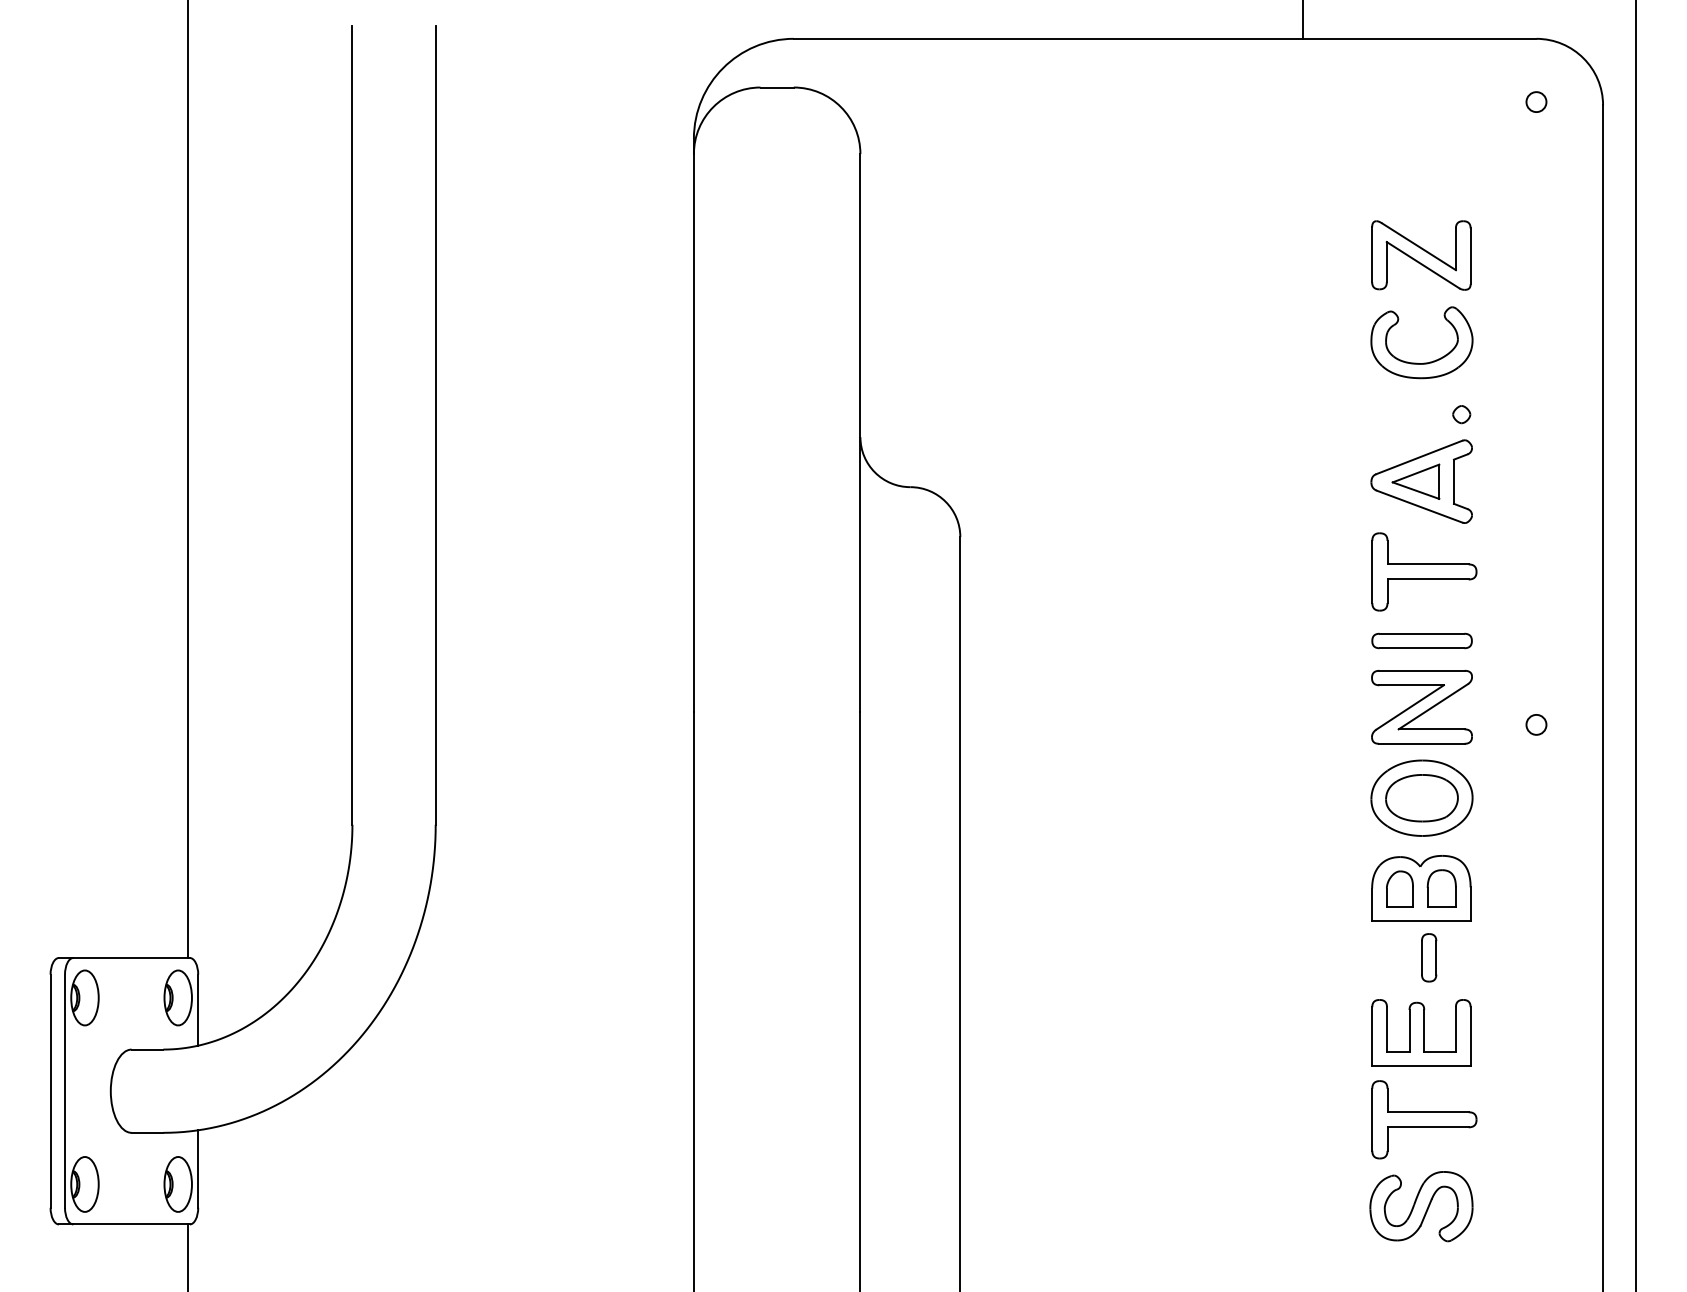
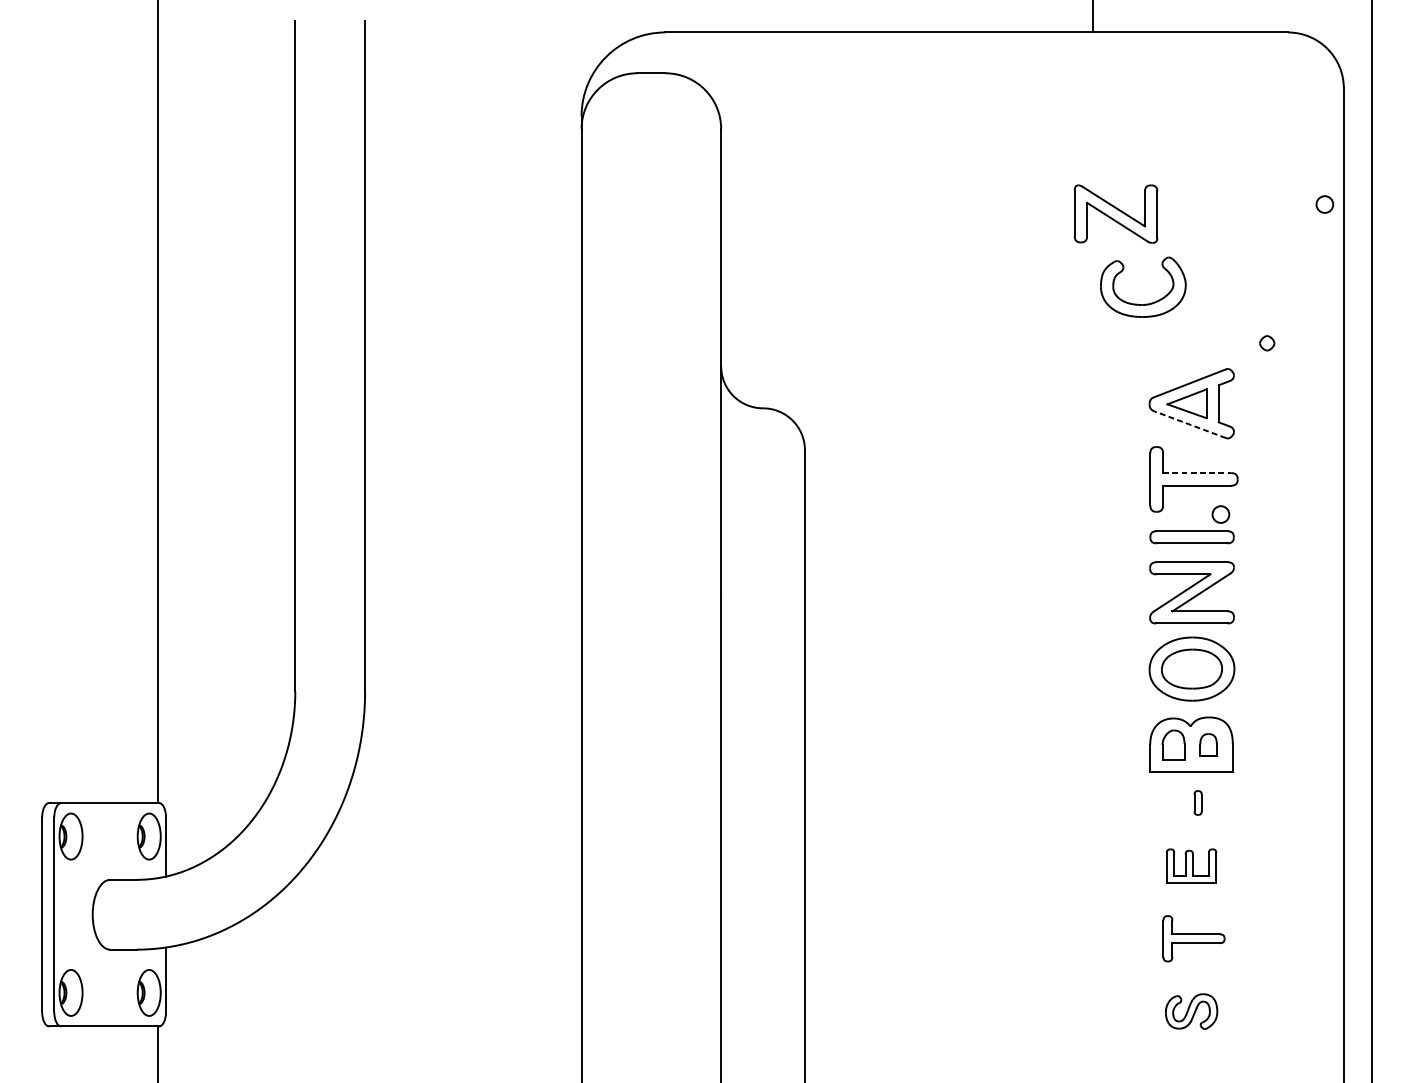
circle: (1536, 101) -> (1324, 204), moved
part: (1421, 255) -> (1116, 214), moved
part: (1423, 362) -> (1144, 303), moved
part: (1461, 414) -> (1267, 343), moved
line: (1419, 506) -> (1189, 424), solid -> dashed
line: (1428, 564) -> (1197, 473), solid -> dashed
circle: (1536, 724) -> (1220, 514), moved
part: (1441, 888) -> (1208, 744), size x0.7
part: (1429, 957) -> (1198, 802), size x0.6
part: (1421, 1032) -> (1191, 865), size x0.6
part: (1424, 1119) -> (1194, 938), size x0.7
part: (1421, 1206) -> (1191, 1011), size x0.6

